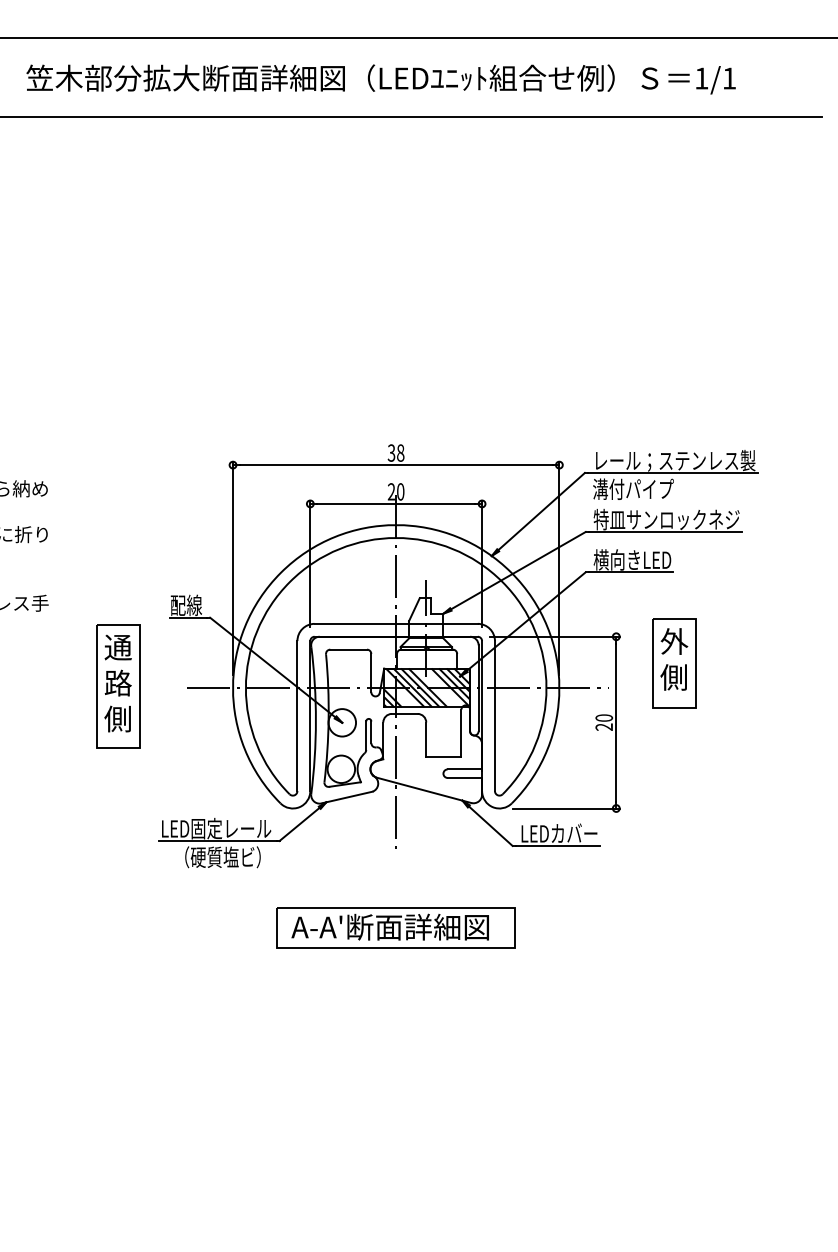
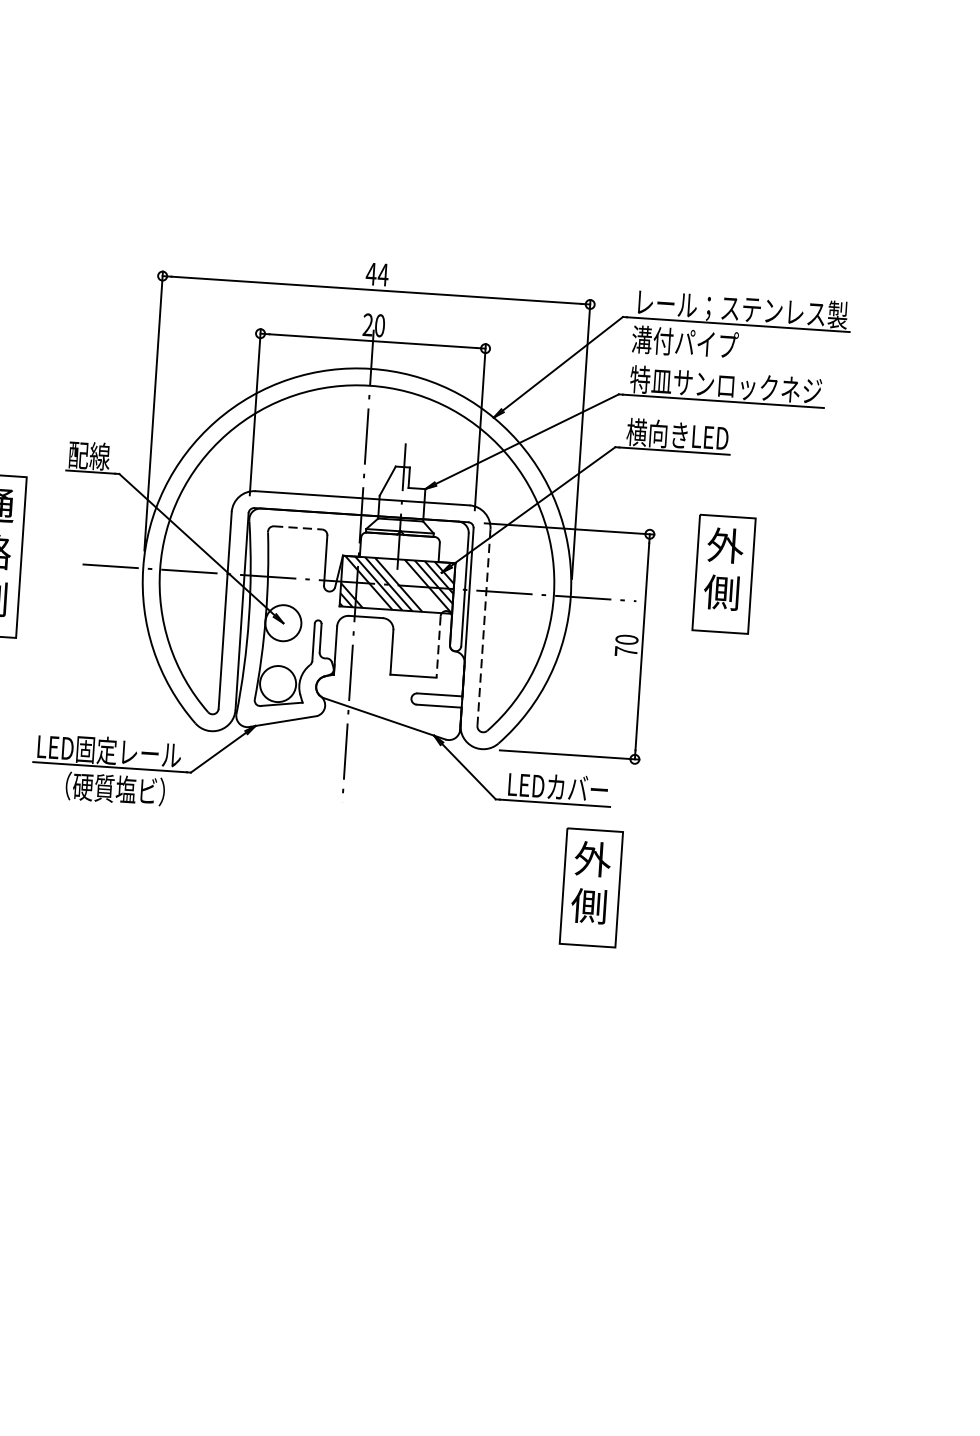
text: (395, 452) -> (376, 273), 38 -> 44
line: (349, 649) -> (299, 527), solid -> dashed
line: (494, 716) -> (483, 628), solid -> dashed
text: (603, 726) -> (625, 650), 20 -> 70
line: (461, 733) -> (438, 647), solid -> dashed
part: (589, 908) -> (591, 887), added
part: (395, 927) -> (335, 896), removed

